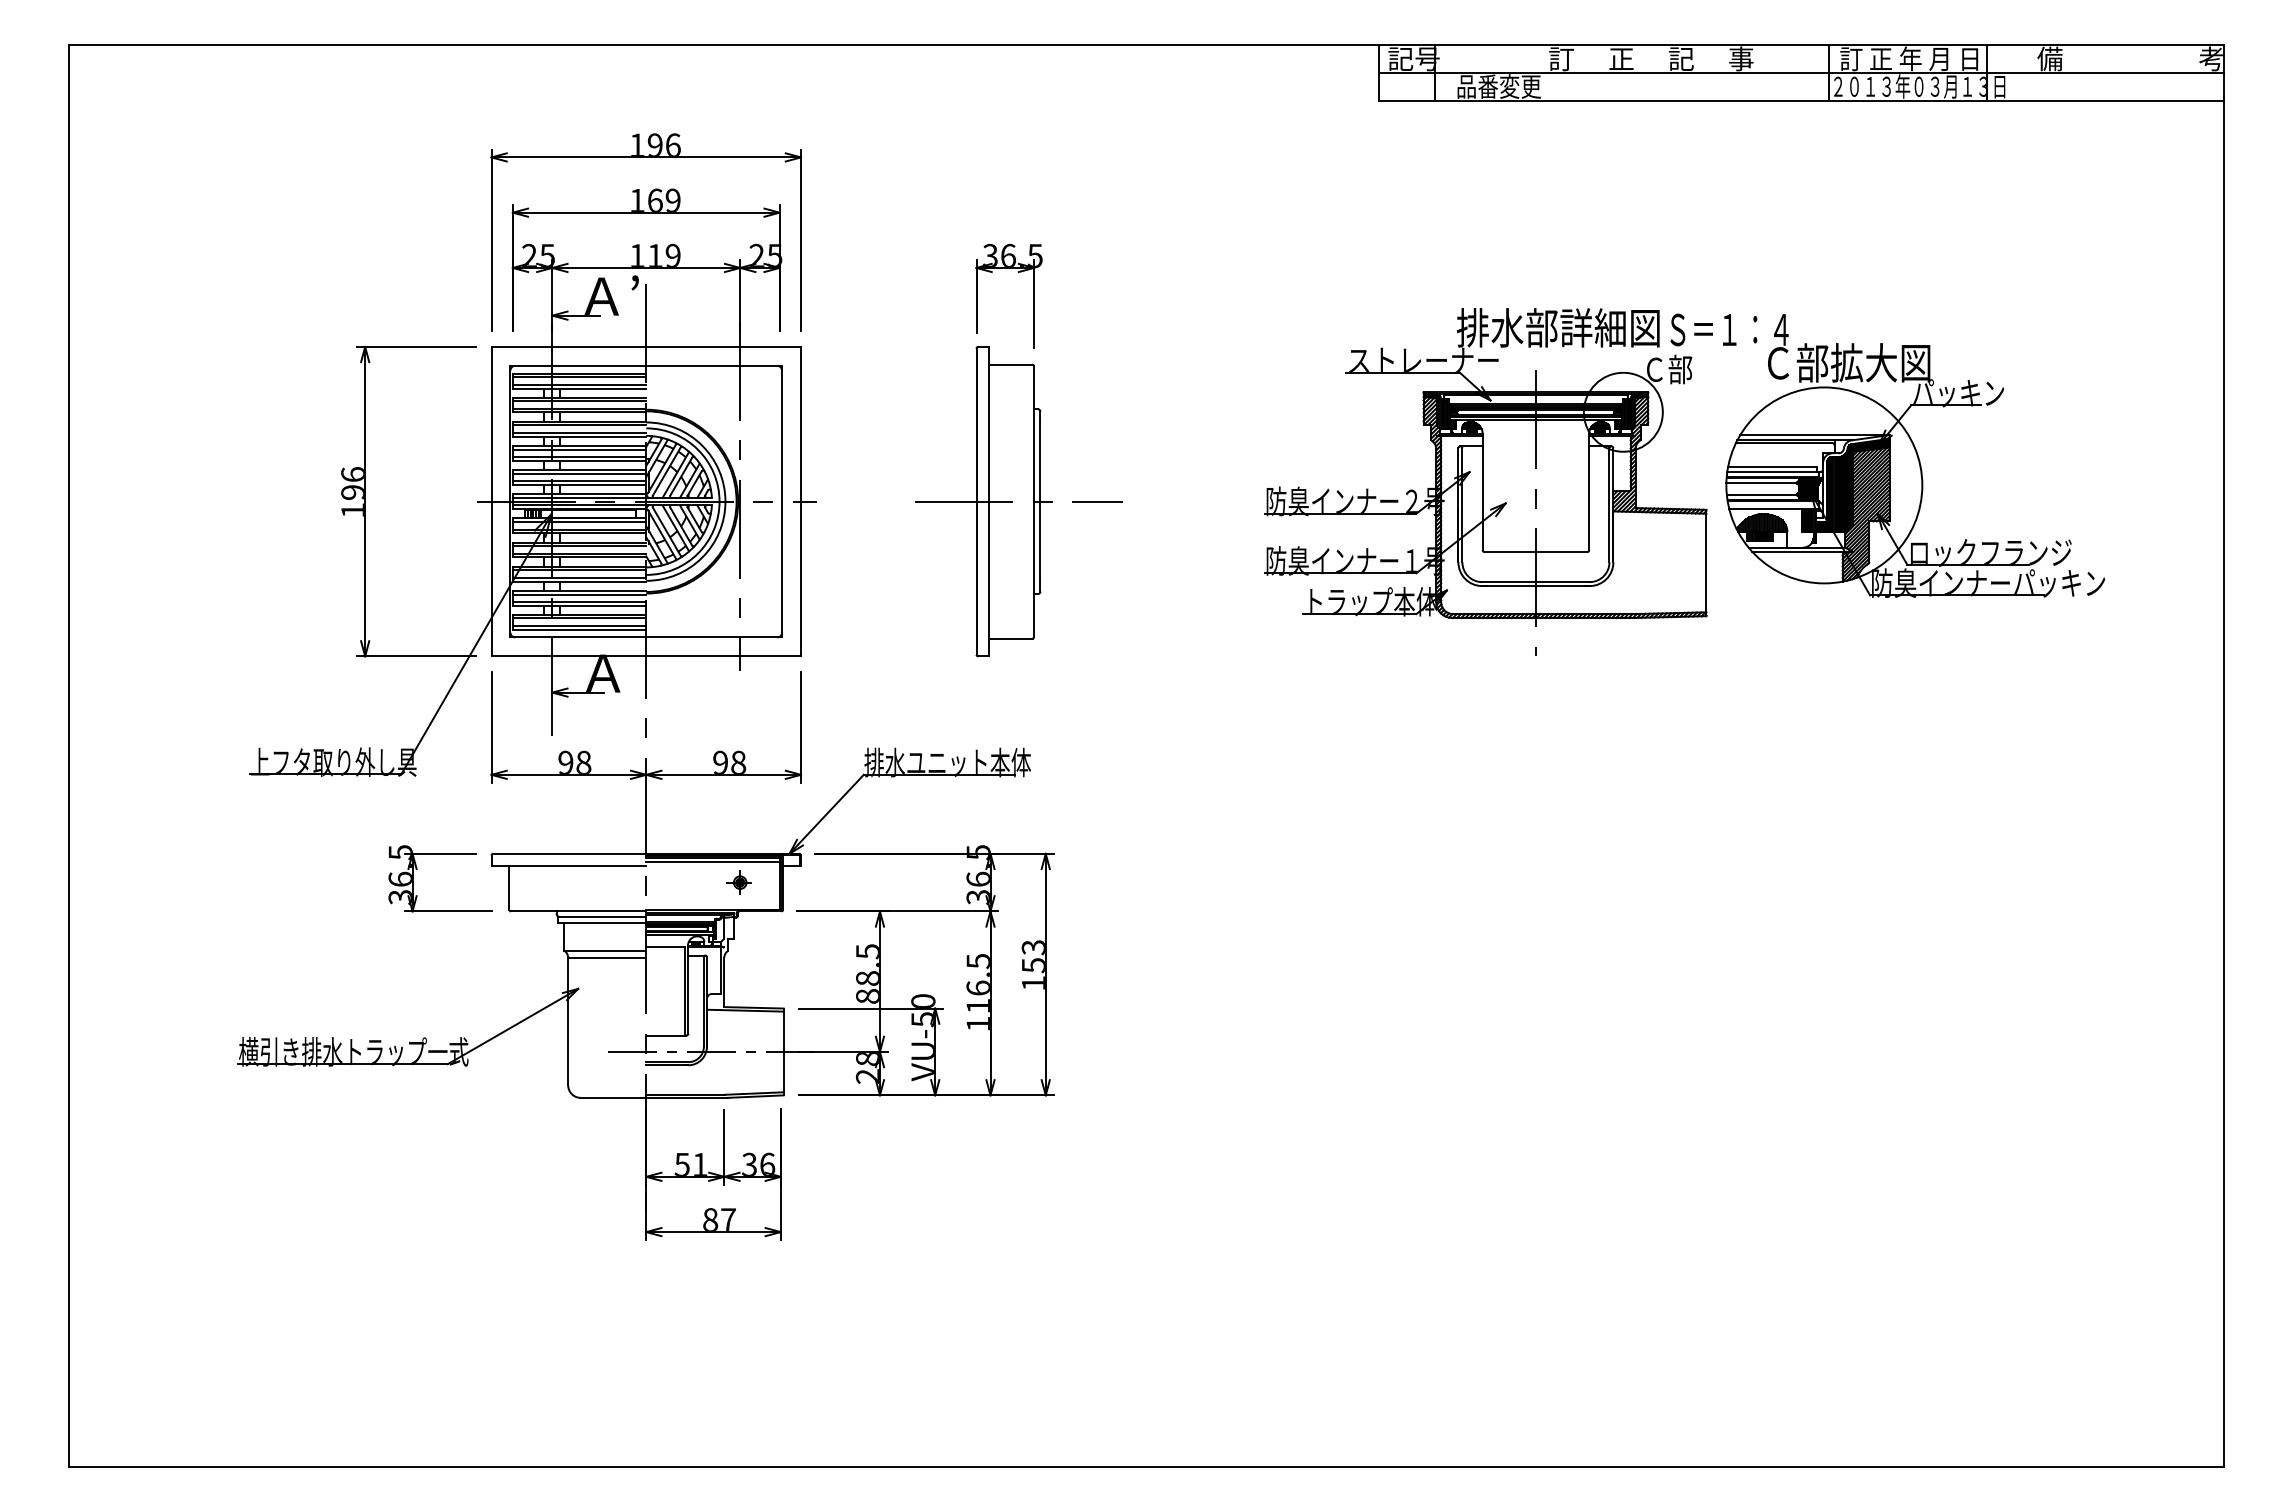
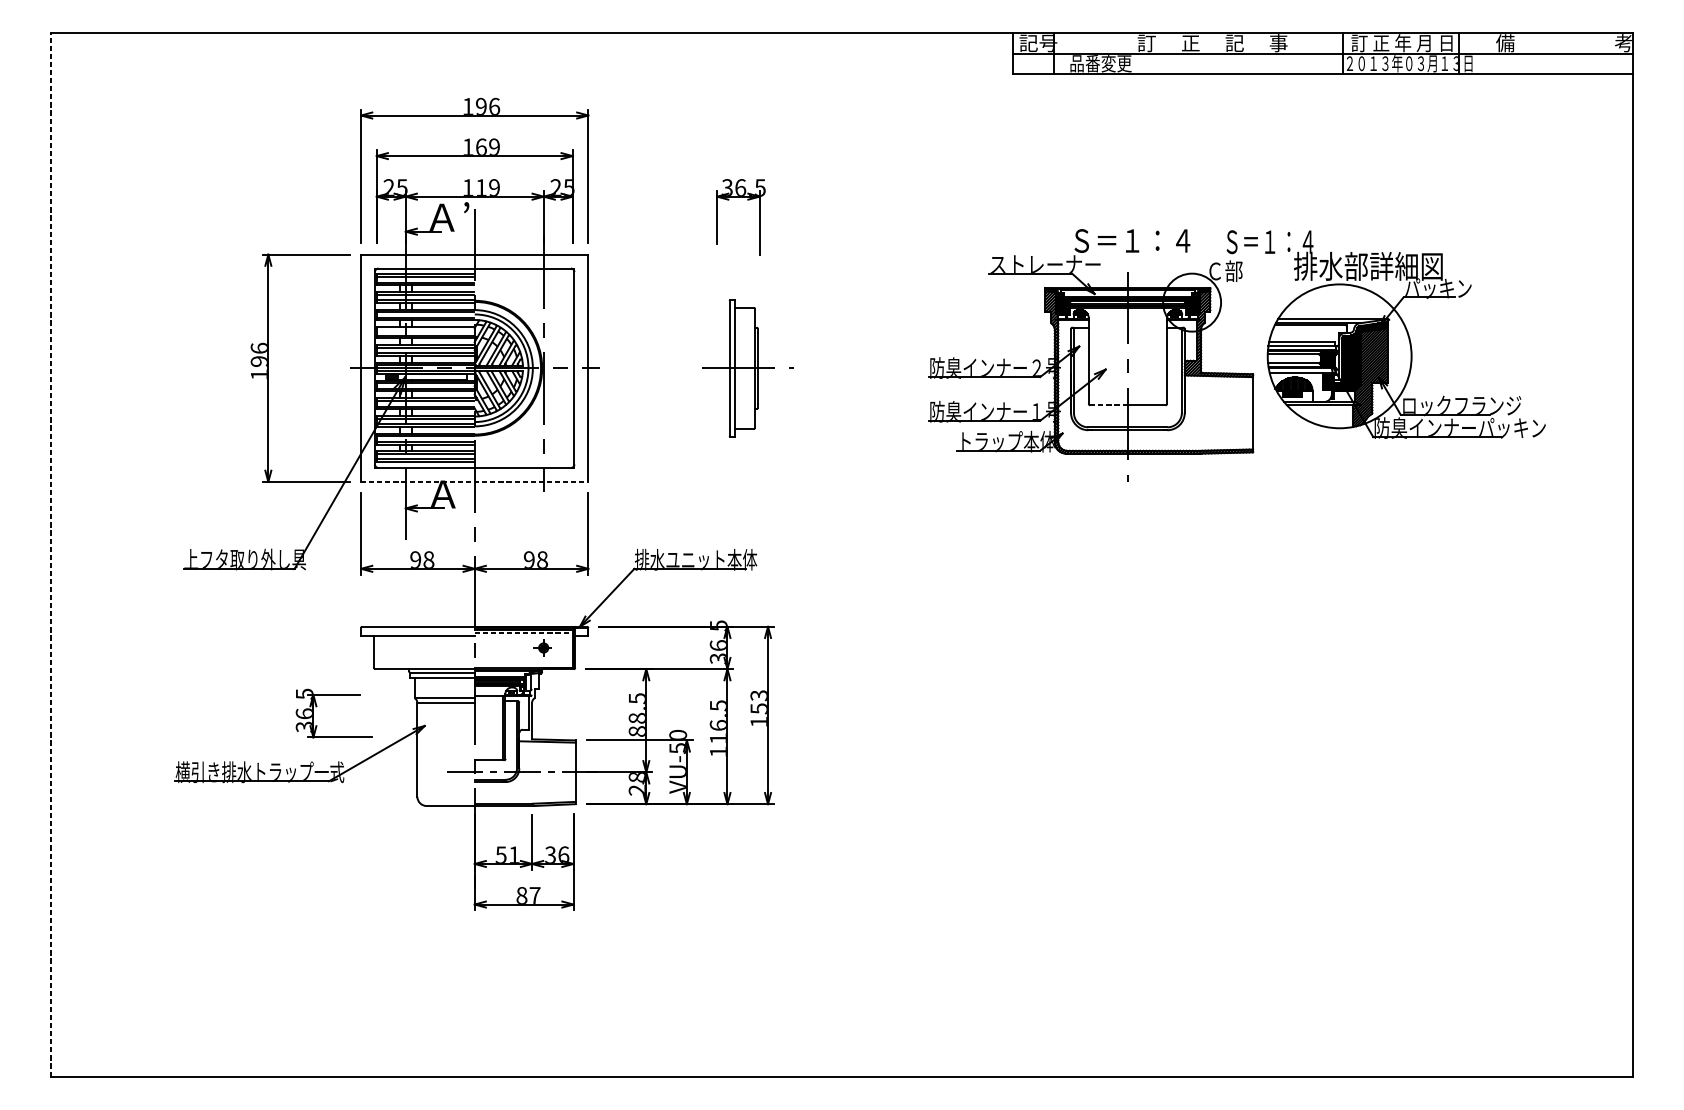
text: (1557, 327) -> (1143, 240), 排水部詳細図 -> Ｓ＝１：４
text: (1863, 362) -> (1368, 266), Ｃ部拡大図 -> 排水部詳細図
line: (578, 449) -> (424, 329), removed
part: (1018, 501) -> (748, 368), size x0.6
line: (1510, 552) -> (1109, 405), solid -> dashed
line: (646, 656) -> (474, 481), solid -> dashed
line: (68, 756) -> (50, 555), solid -> dashed
part: (440, 854) -> (333, 695), moved
line: (712, 862) -> (523, 633), solid -> dashed

